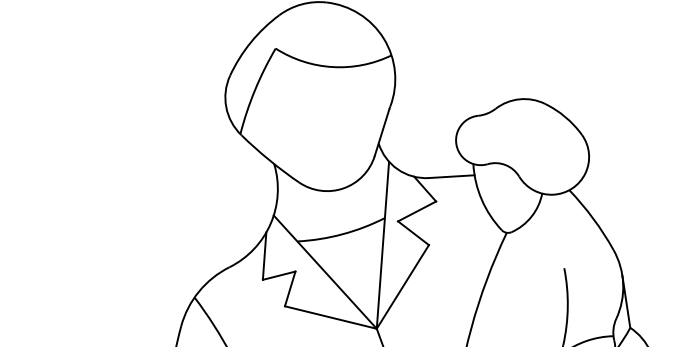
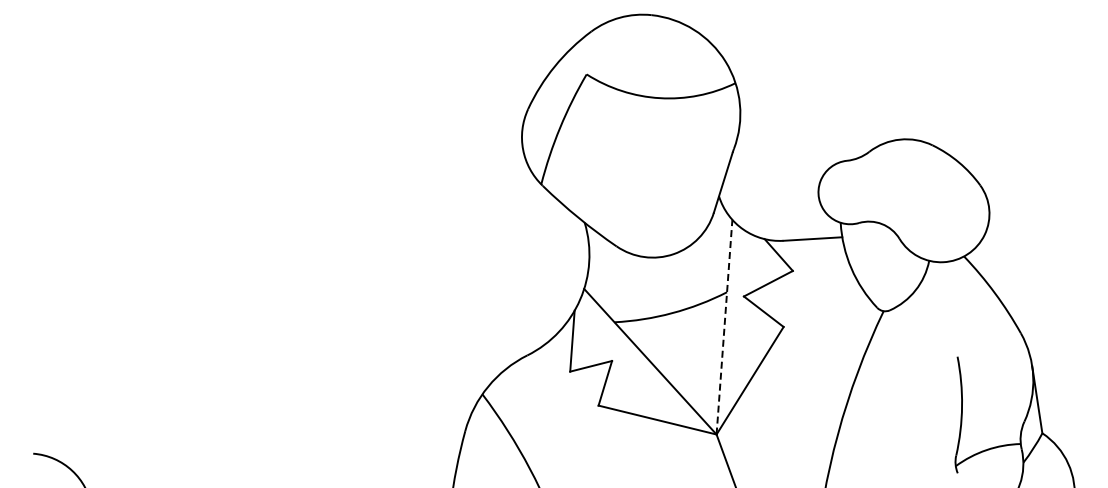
line: (382, 245) -> (724, 327), solid -> dashed

